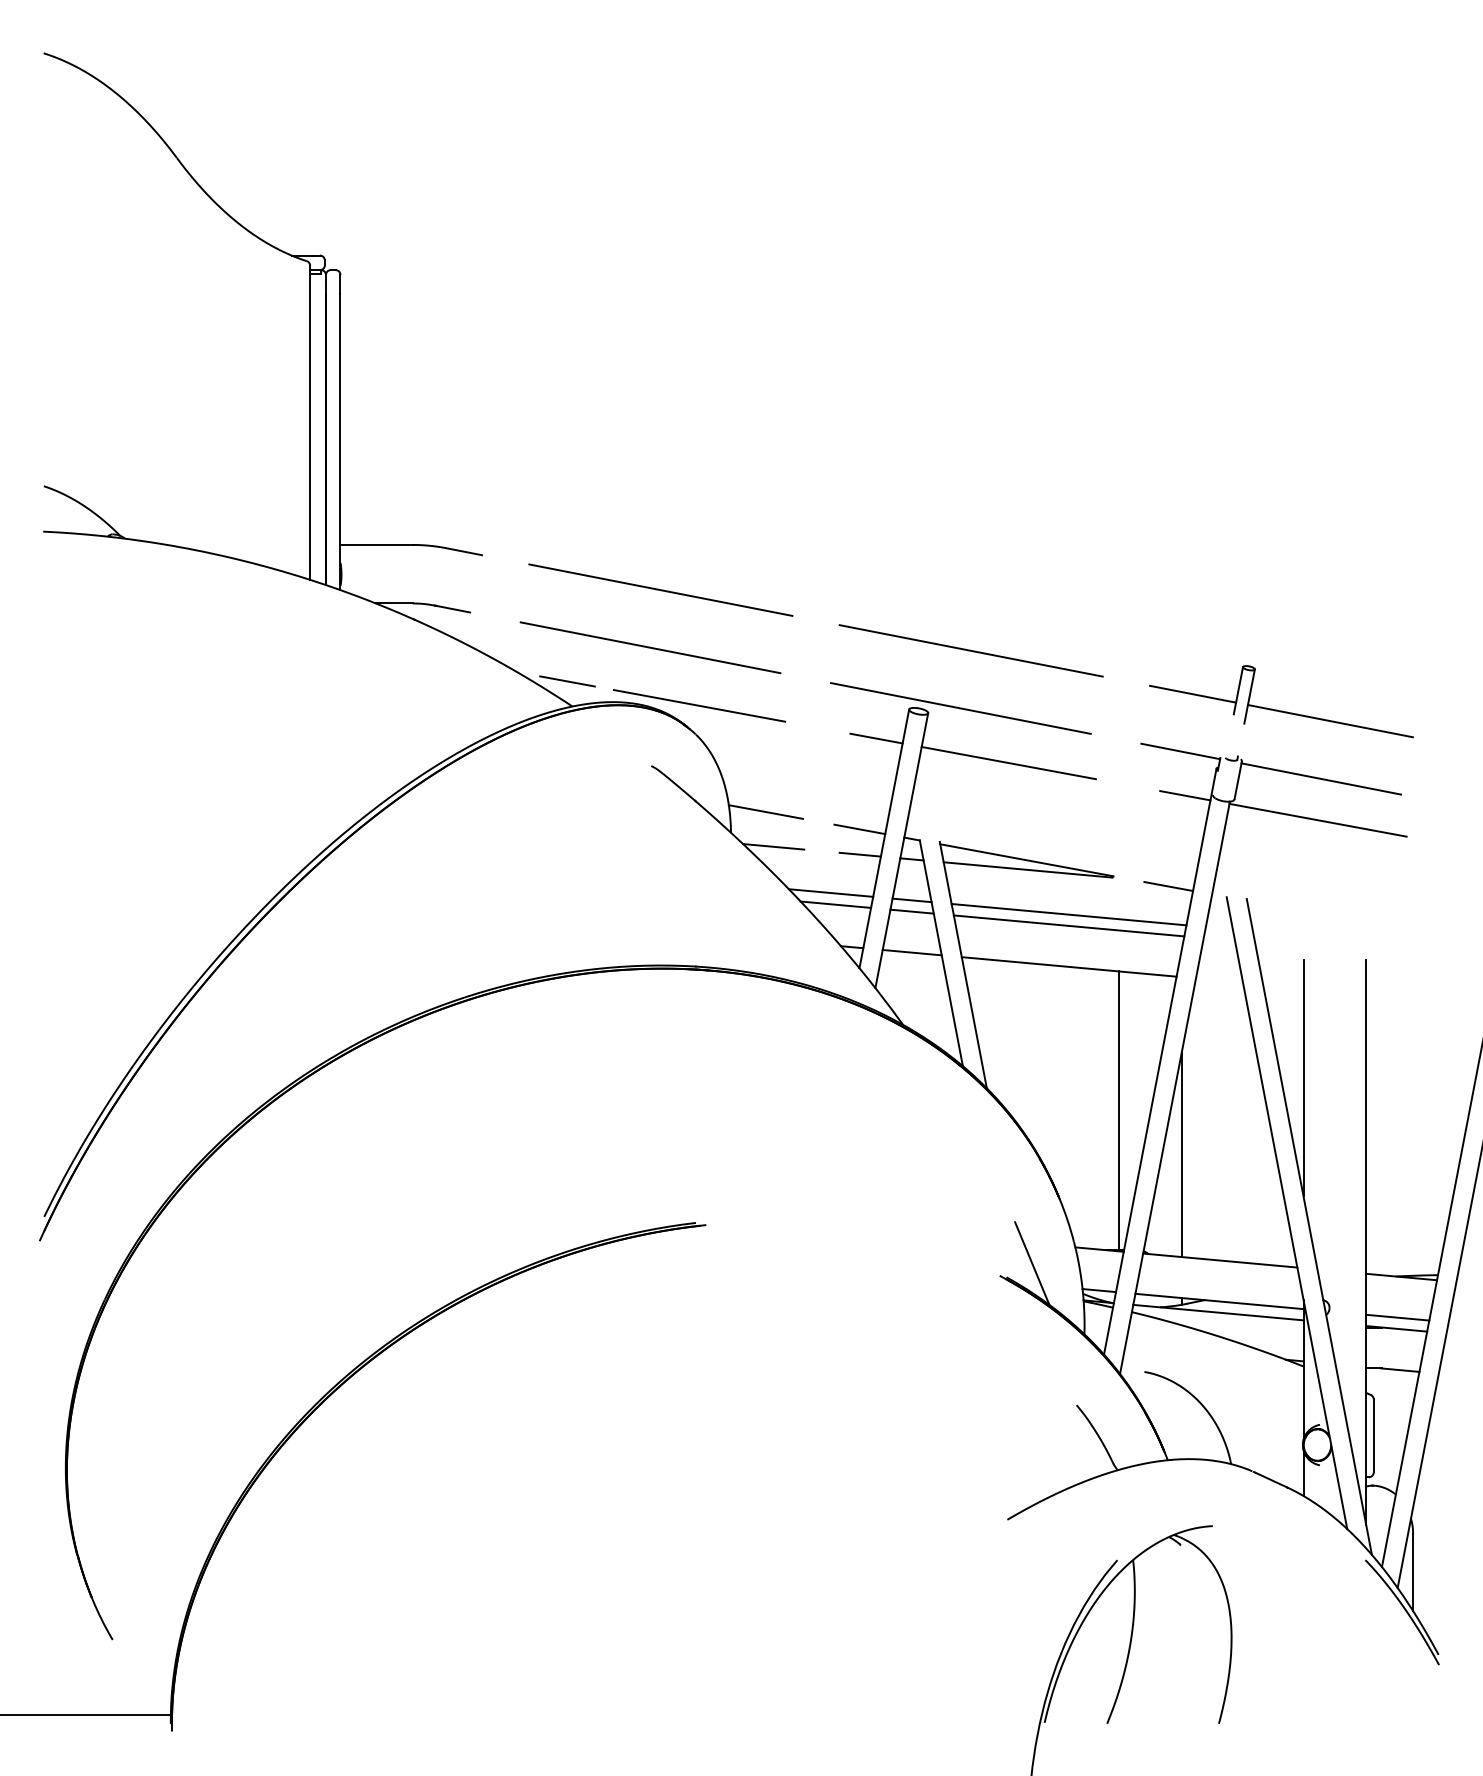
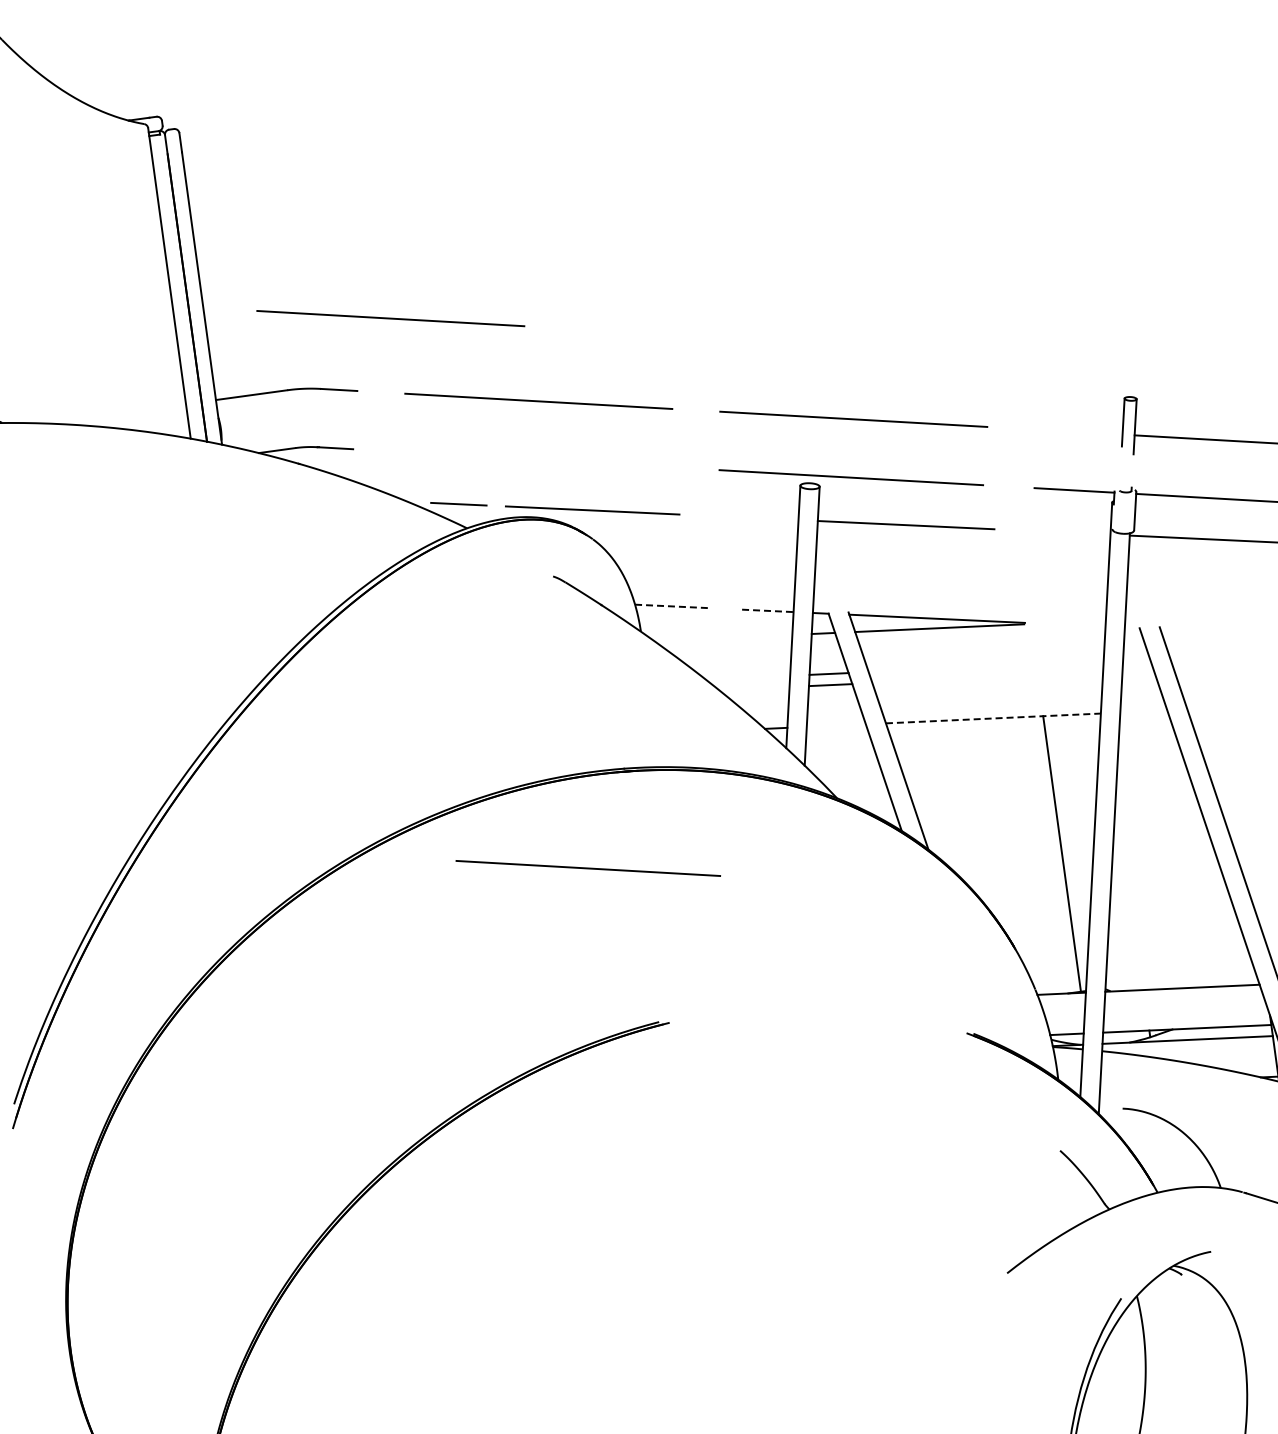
line: (524, 487) -> (390, 318), added
line: (650, 647) -> (588, 868), moved
line: (1193, 693) -> (1079, 431), removed
line: (876, 738) -> (772, 518), removed
line: (1185, 795) -> (1085, 533), removed
line: (765, 812) -> (672, 606), solid -> dashed
line: (859, 829) -> (767, 611), solid -> dashed
line: (773, 846) -> (684, 639), removed
line: (859, 854) -> (770, 635), removed
line: (1168, 886) -> (1080, 625), removed
line: (830, 892) -> (747, 677), removed
line: (835, 904) -> (753, 688), removed
line: (1068, 914) -> (985, 666), removed
line: (1068, 925) -> (987, 677), removed
line: (911, 952) -> (835, 725), removed
line: (1069, 966) -> (993, 718), solid -> dashed
line: (1303, 1078) -> (1240, 797), removed
line: (1181, 1155) -> (1129, 889), removed
line: (1032, 1263) -> (997, 1016), removed

